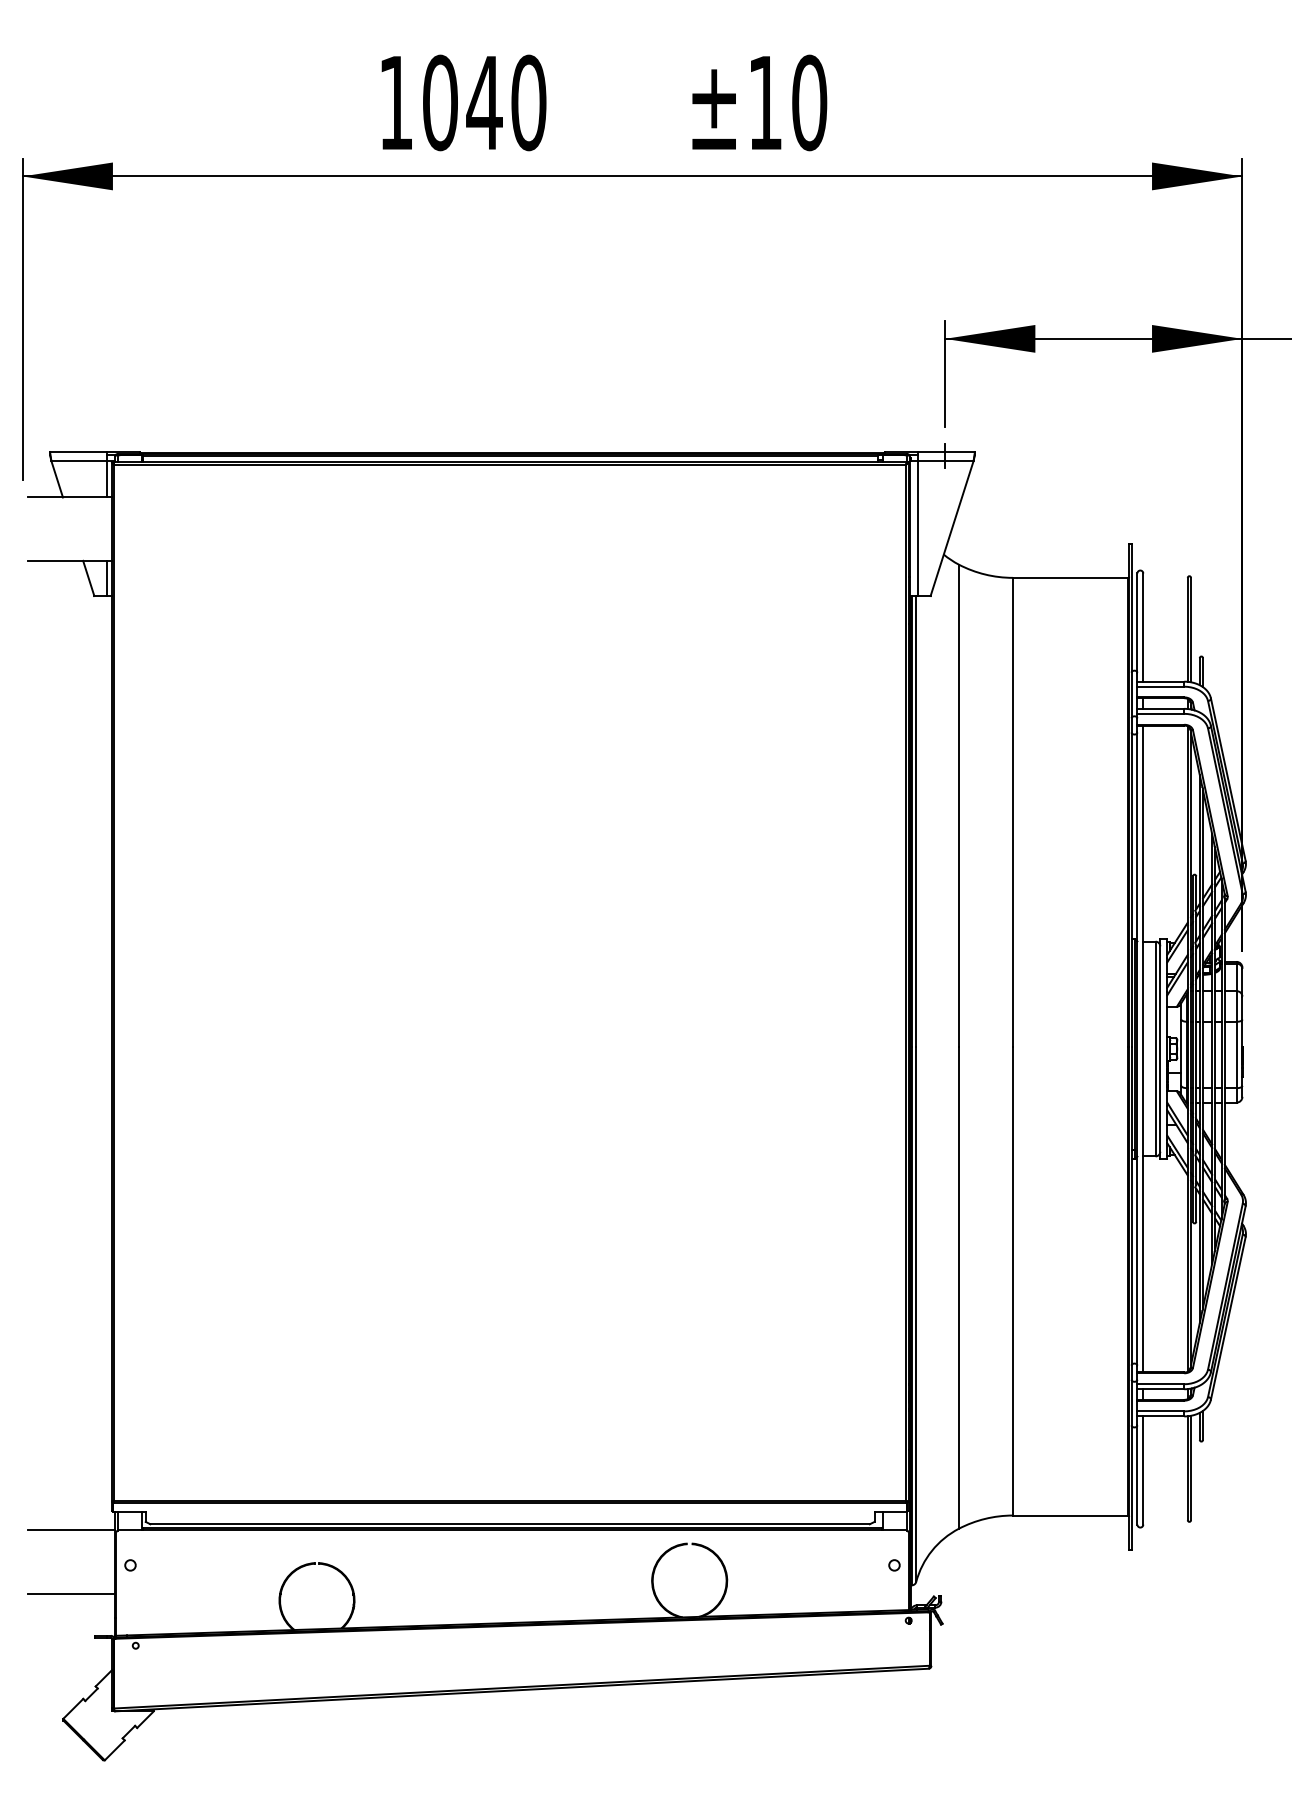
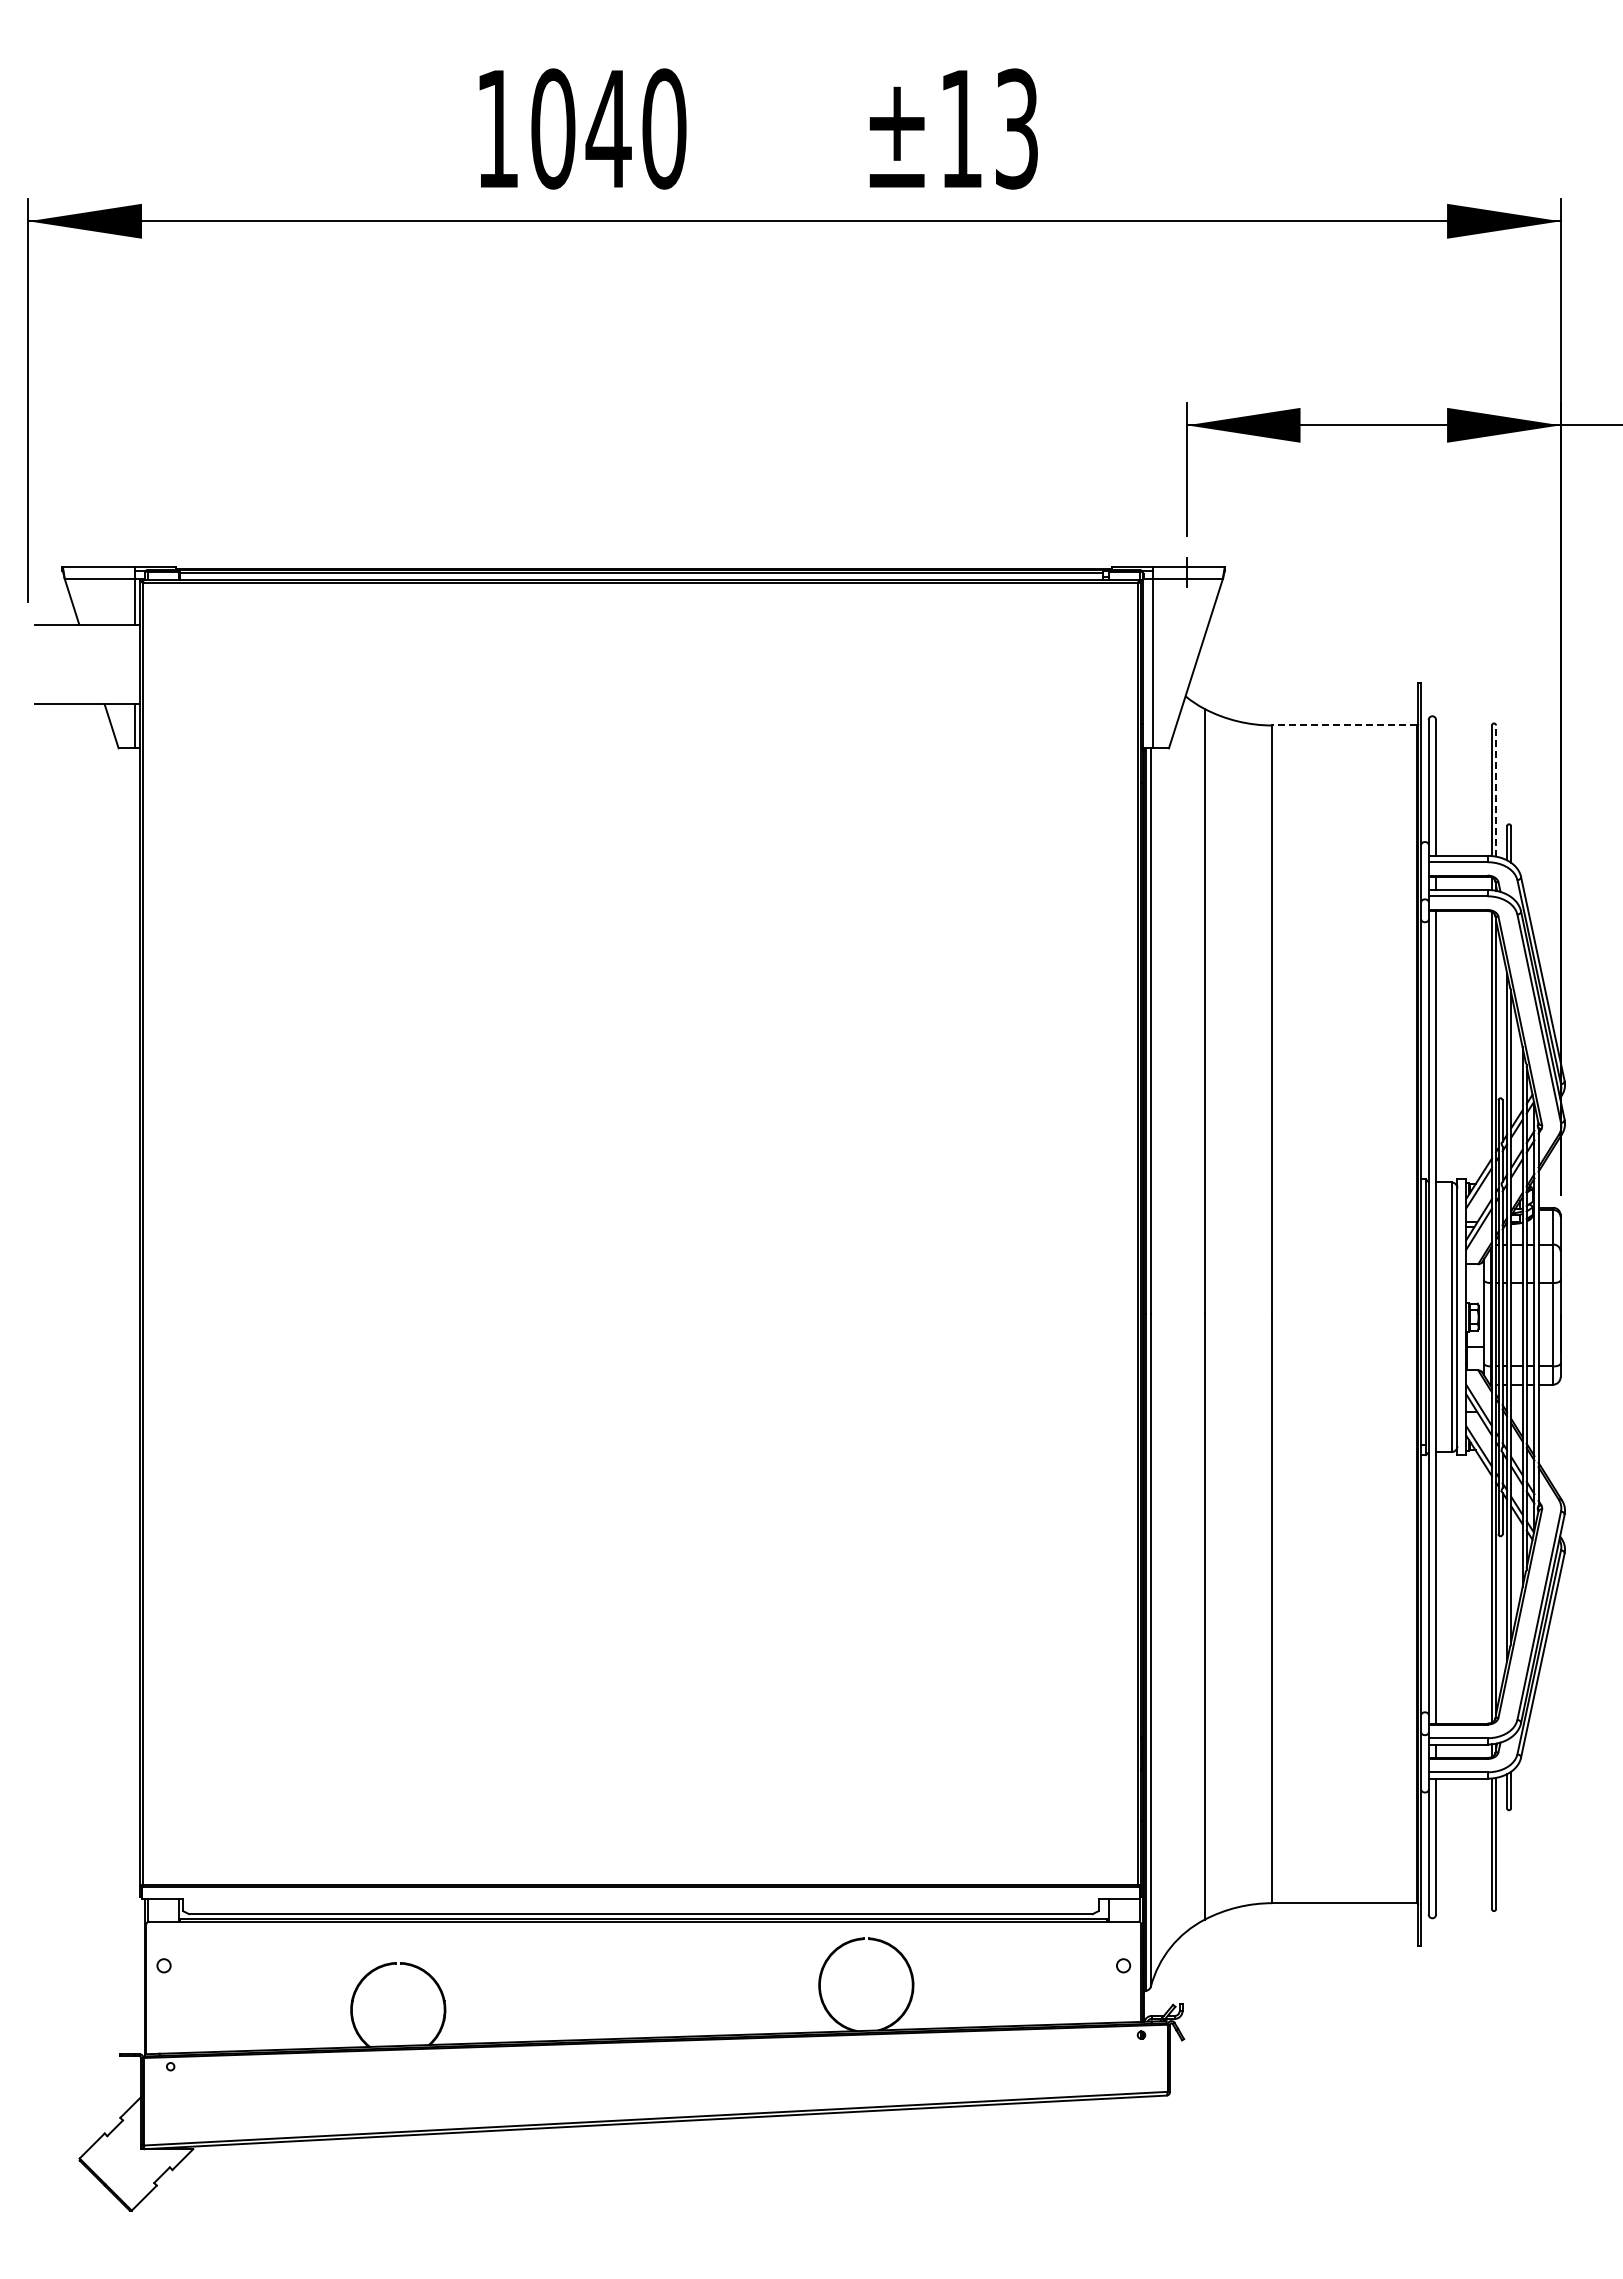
text: (810, 102) -> (1017, 128), ±10 -> ±13
line: (1070, 577) -> (1344, 725), solid -> dashed
line: (1191, 630) -> (1496, 791), solid -> dashed
line: (71, 1530) -> (89, 1921), removed
line: (71, 1593) -> (89, 2001), removed

